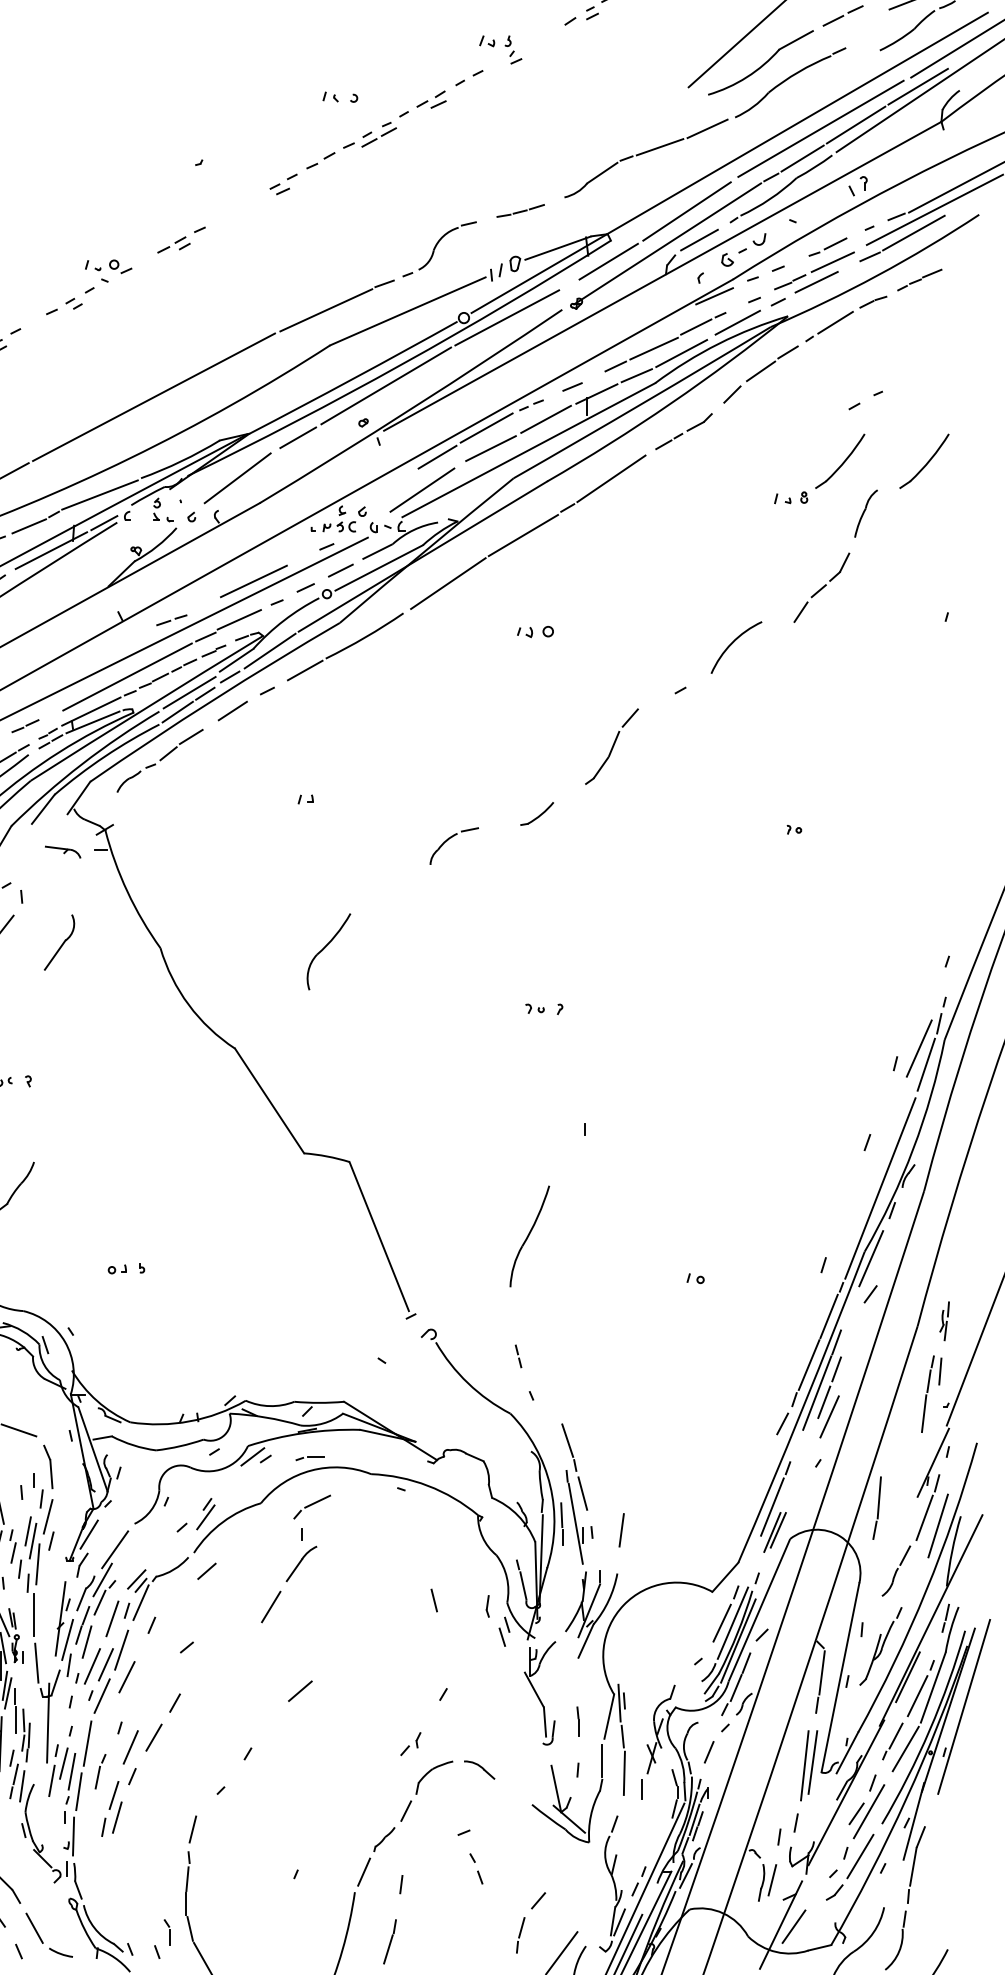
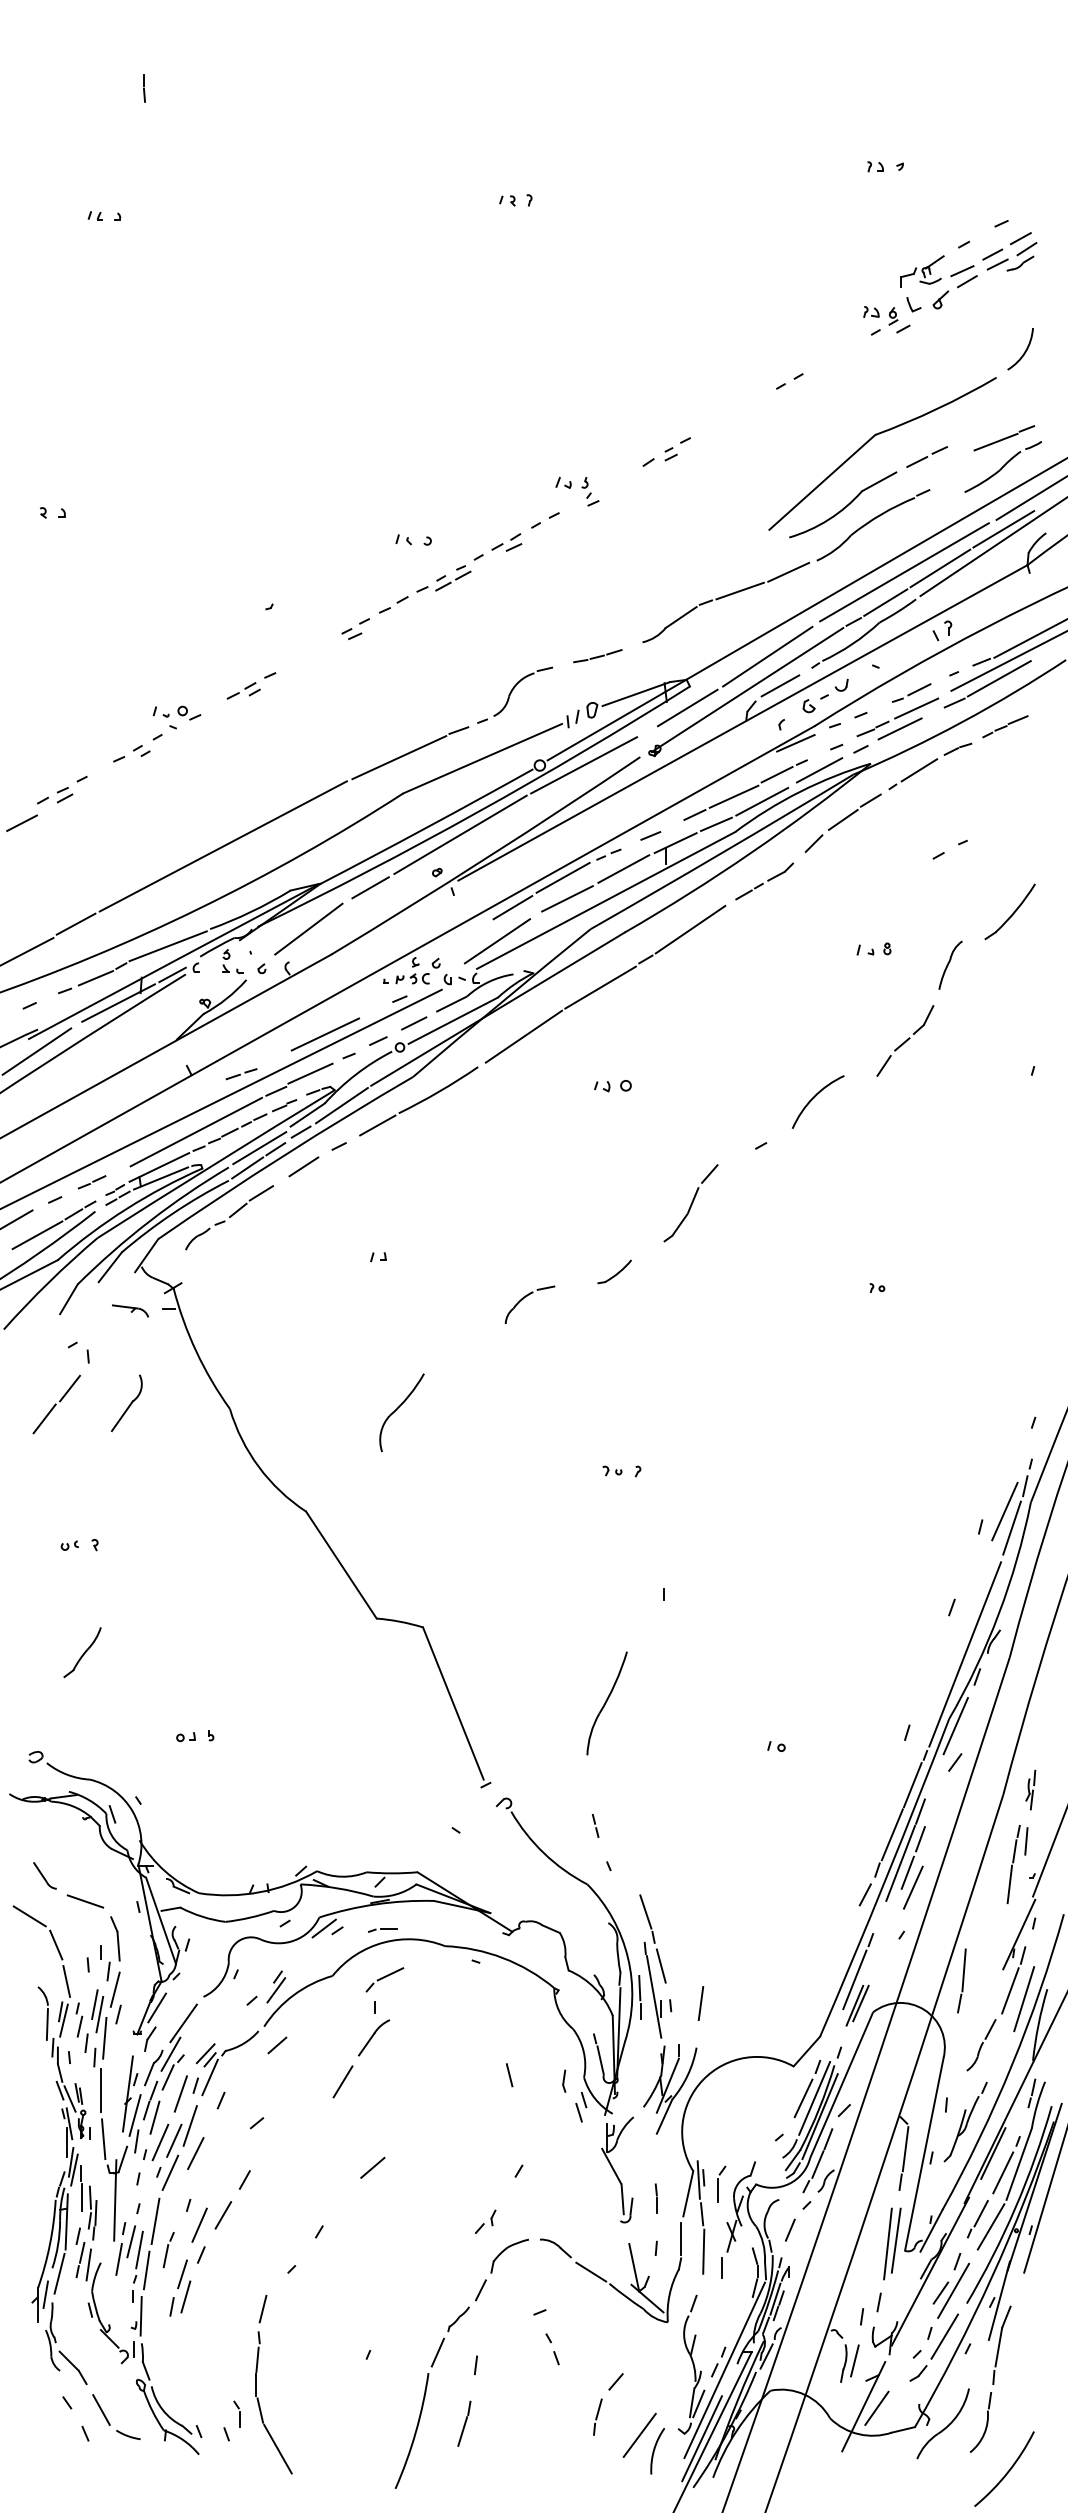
part: (839, 460) -> (923, 911), removed
part: (641, 1706) -> (721, 2183), added
line: (514, 1792) -> (591, 2271), added

